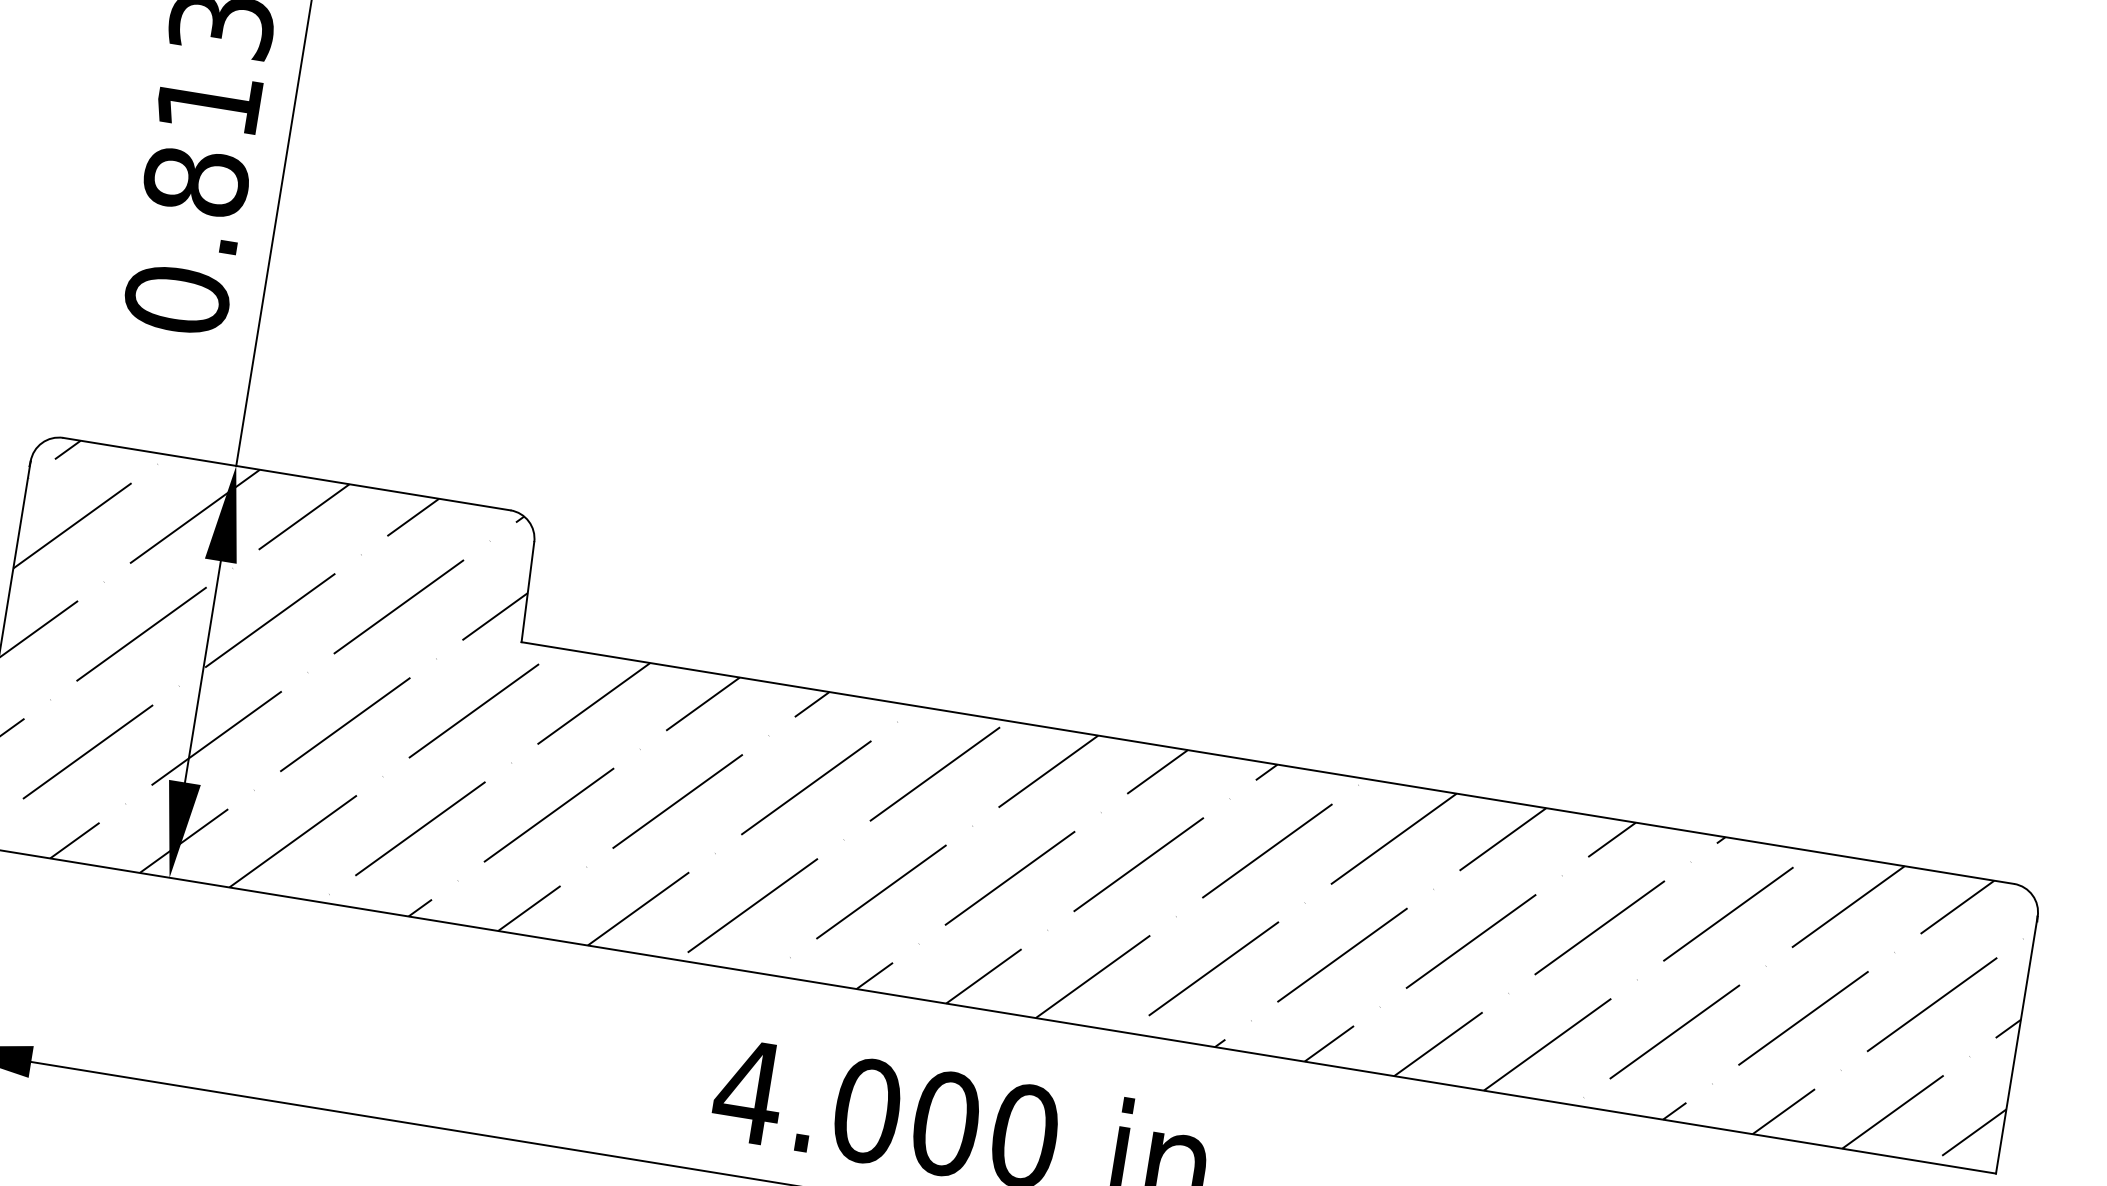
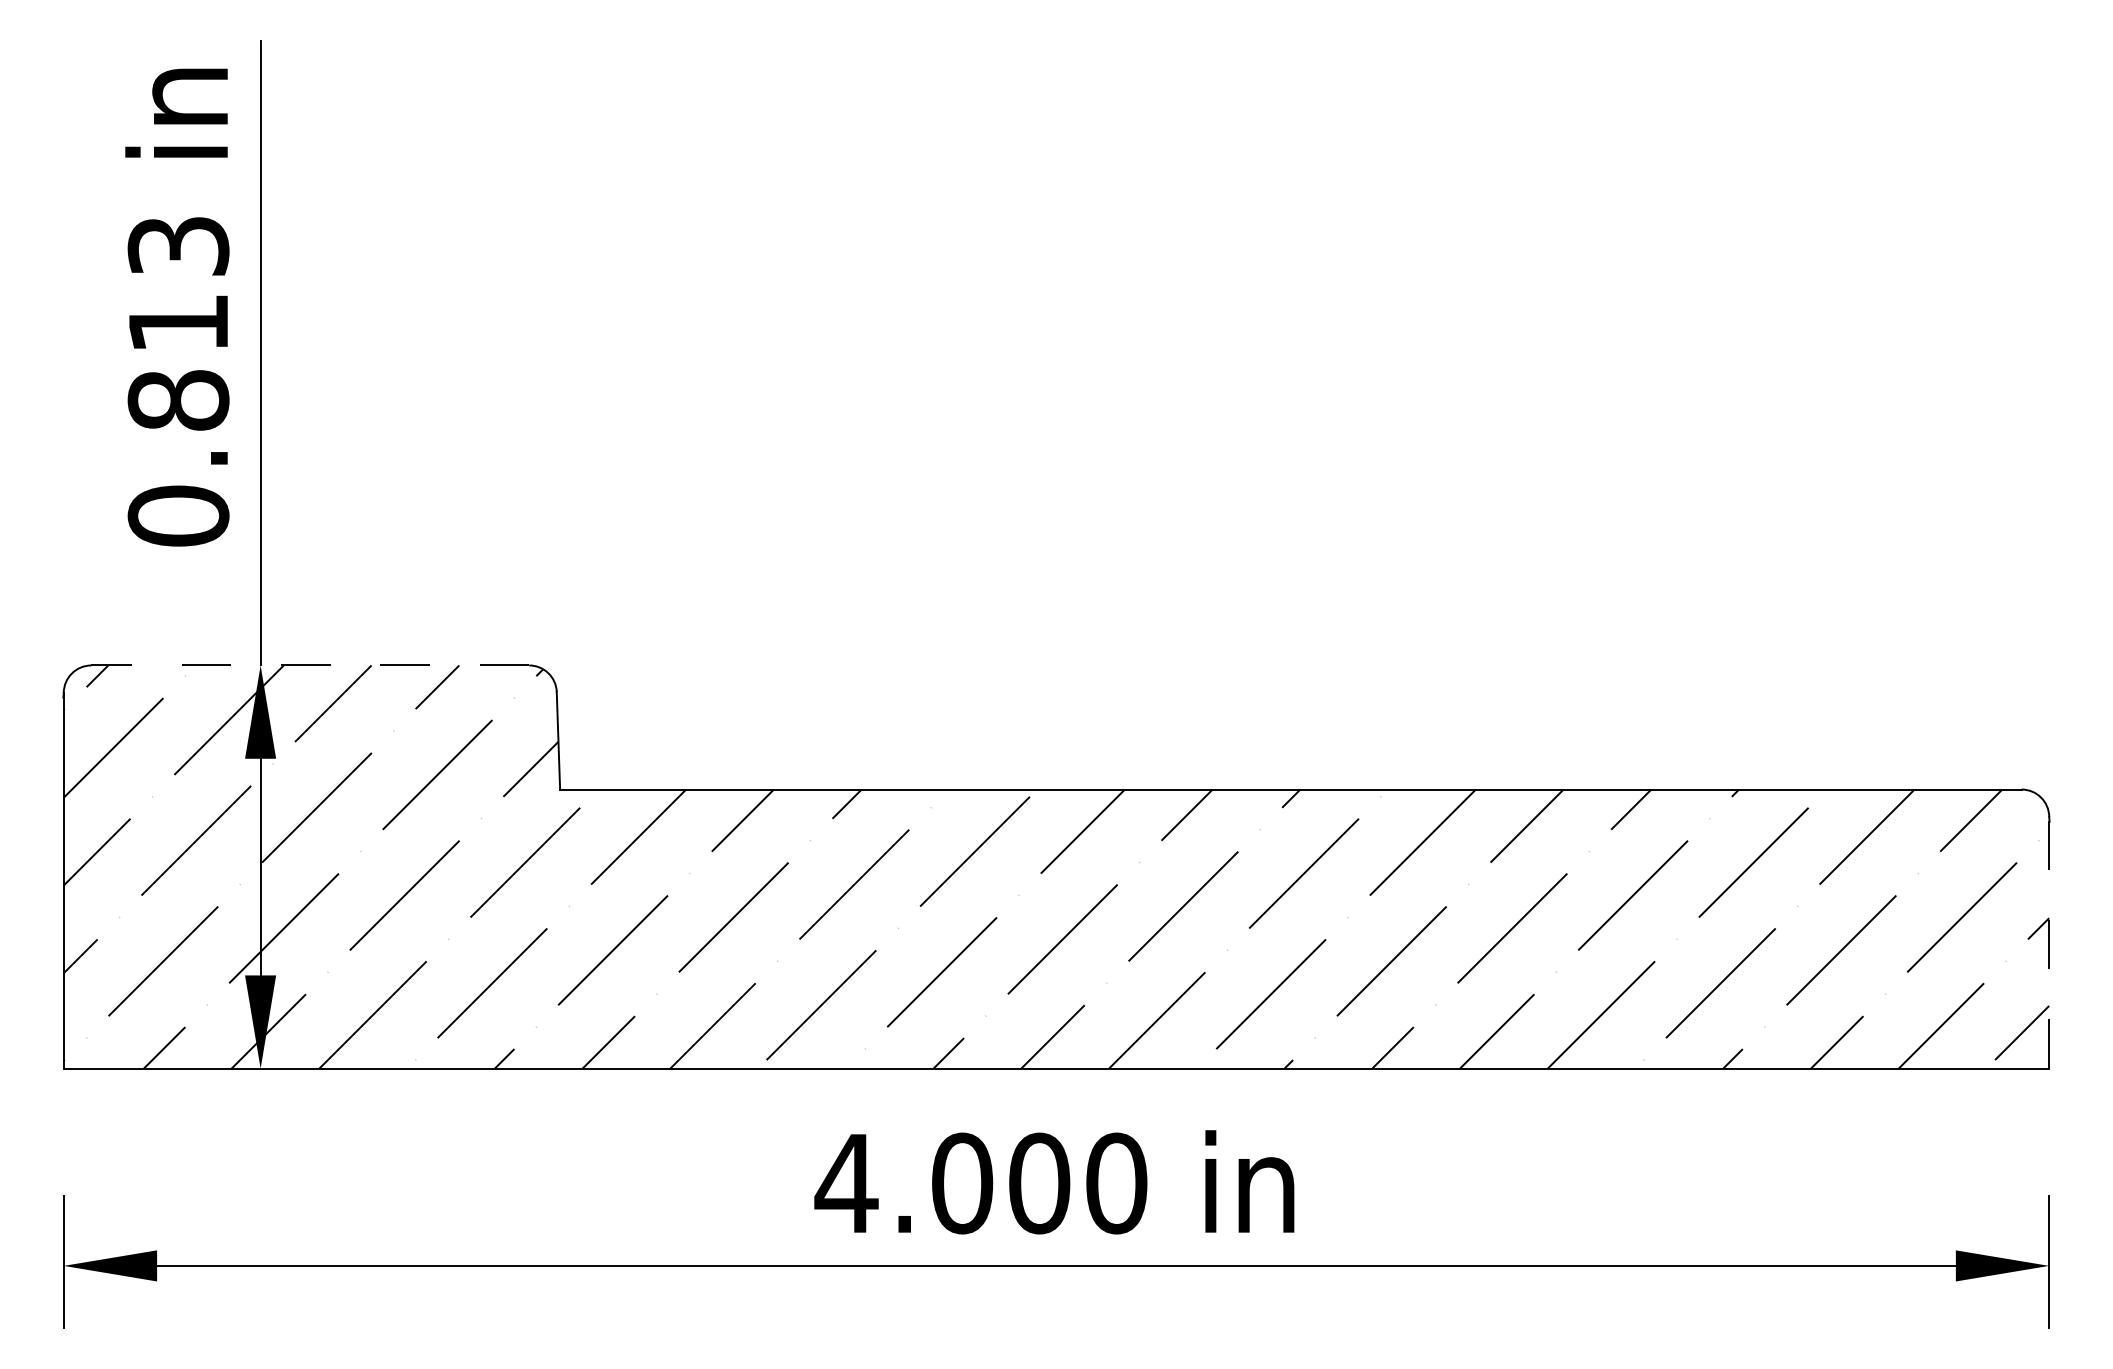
line: (287, 474) -> (310, 665), solid -> dashed
line: (2017, 1044) -> (2049, 942), solid -> dashed

